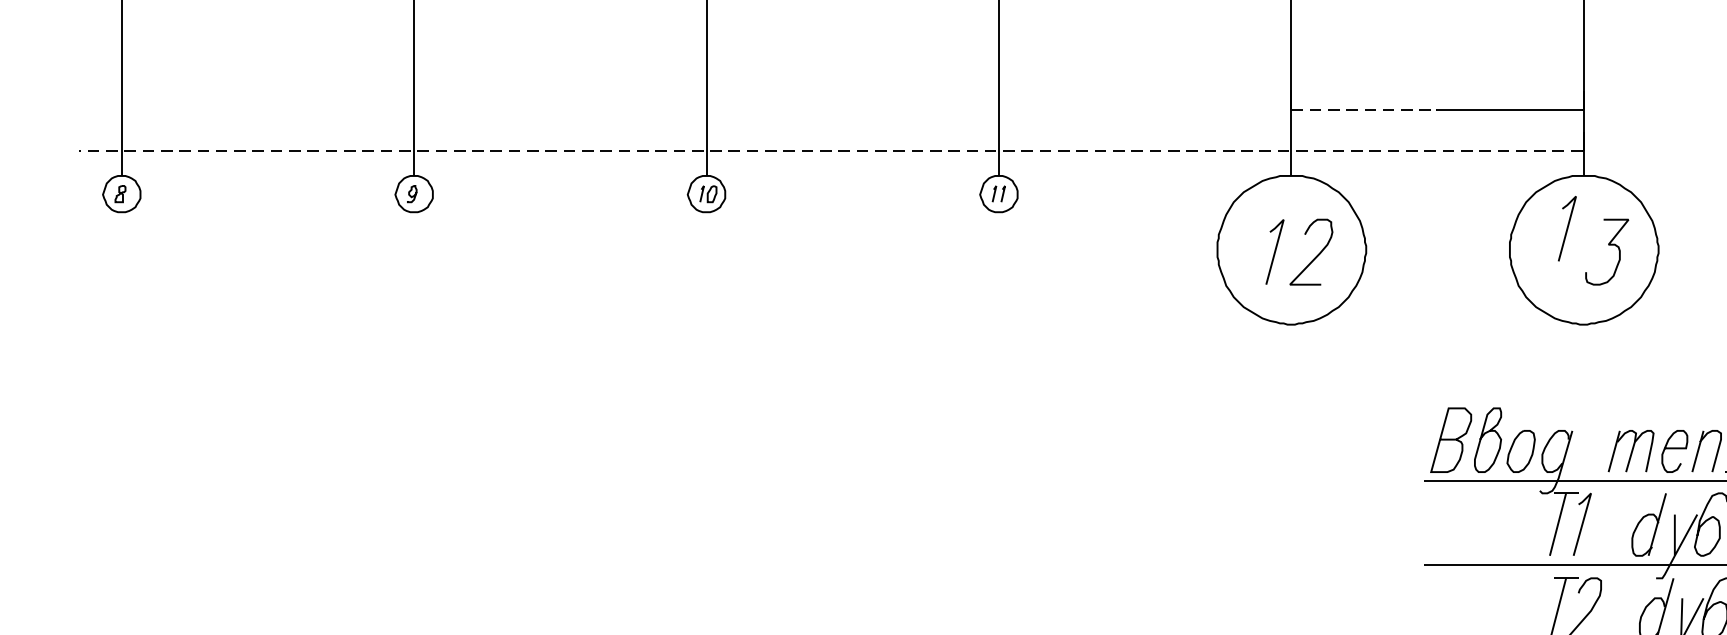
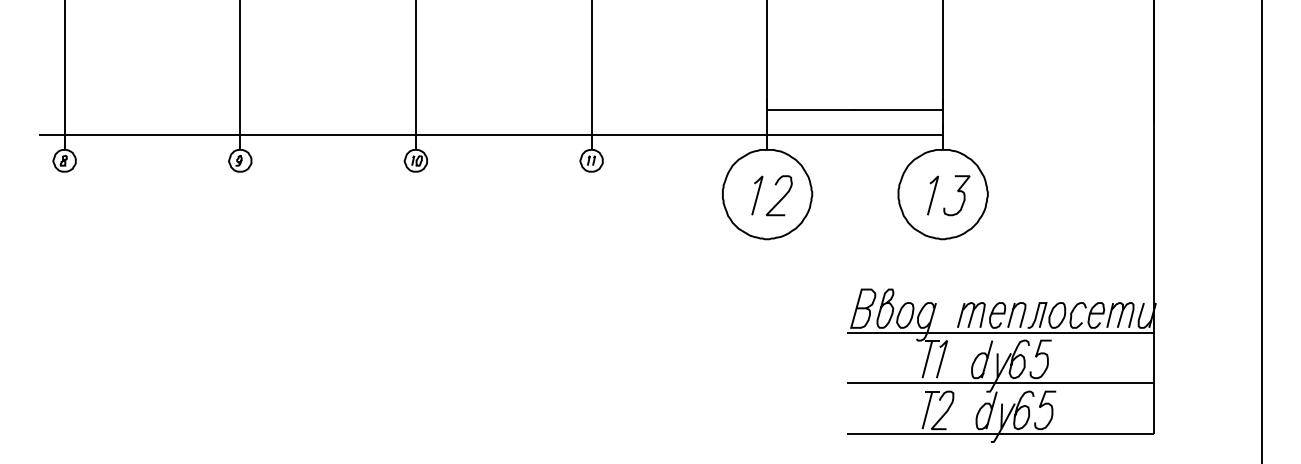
line: (1363, 110) -> (810, 110), dashed -> solid
line: (830, 150) -> (490, 134), dashed -> solid
line: (1566, 228) -> (932, 195), moved

